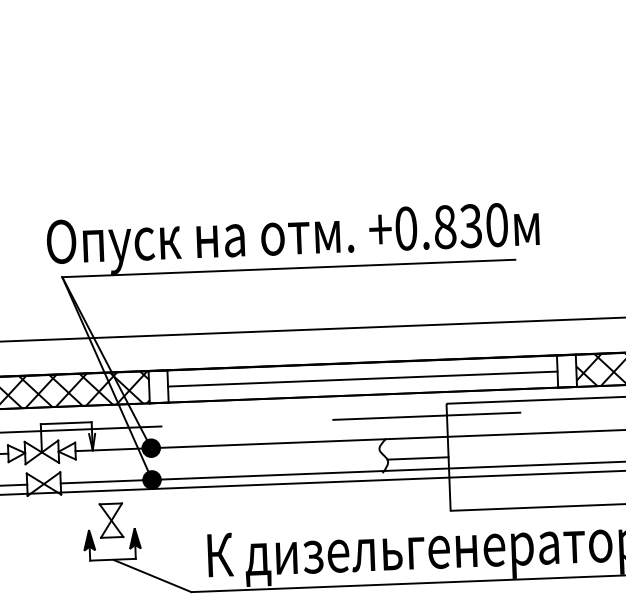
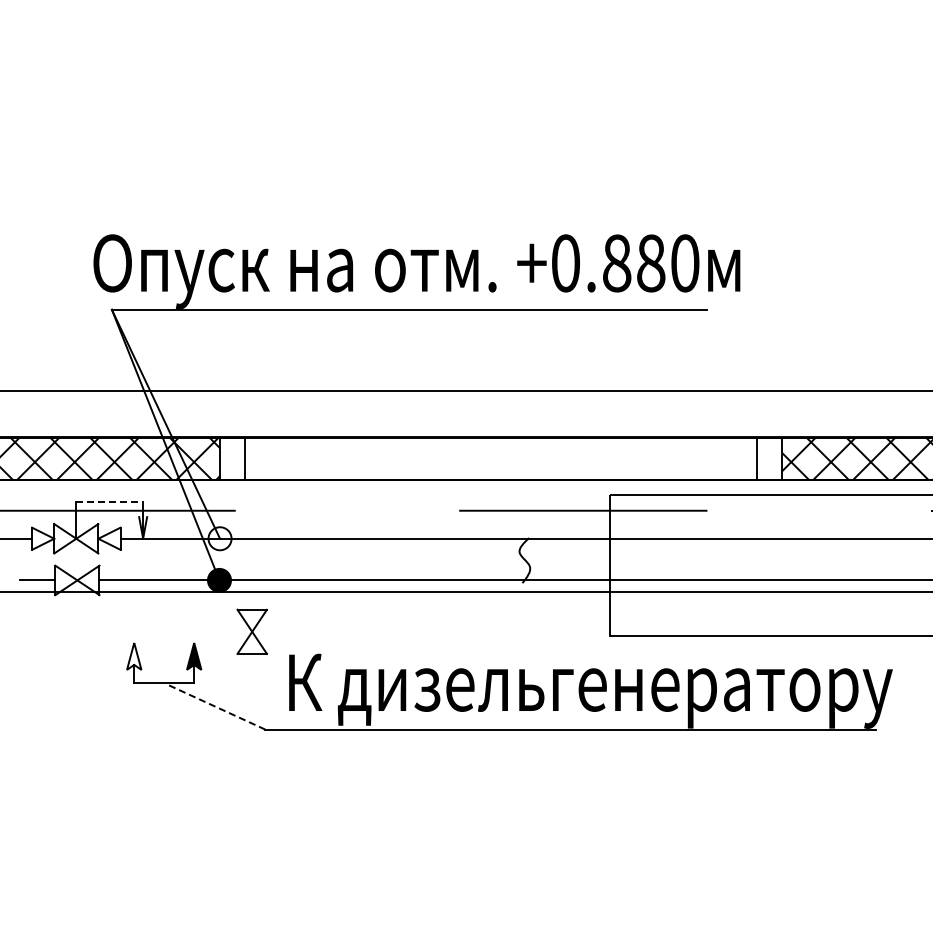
text: (470, 226) -> (650, 263), +0.830 -> +0.880
line: (363, 378) -> (501, 458), removed
line: (66, 423) -> (110, 501), solid -> dashed
fill: (150, 448) -> (219, 538), removed
line: (417, 458) -> (569, 565), removed
part: (110, 520) -> (251, 631), moved
fill: (89, 539) -> (134, 655), removed
line: (152, 575) -> (215, 706), solid -> dashed

